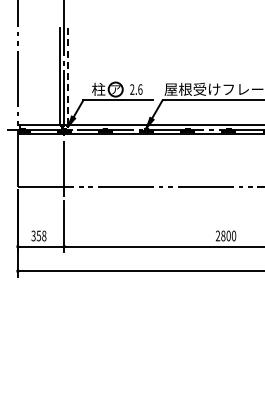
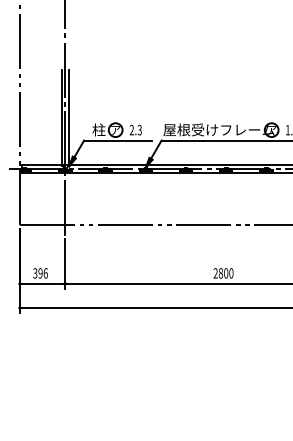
line: (68, 76) -> (69, 117), dashed -> solid
text: (140, 88) -> (139, 129), 2.6 -> 2.3
text: (40, 236) -> (42, 273), 358 -> 396

